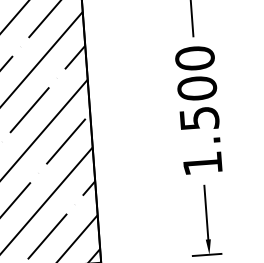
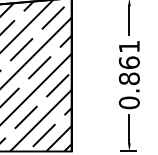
text: (197, 110) -> (128, 74), 1.500 -> 0.861

